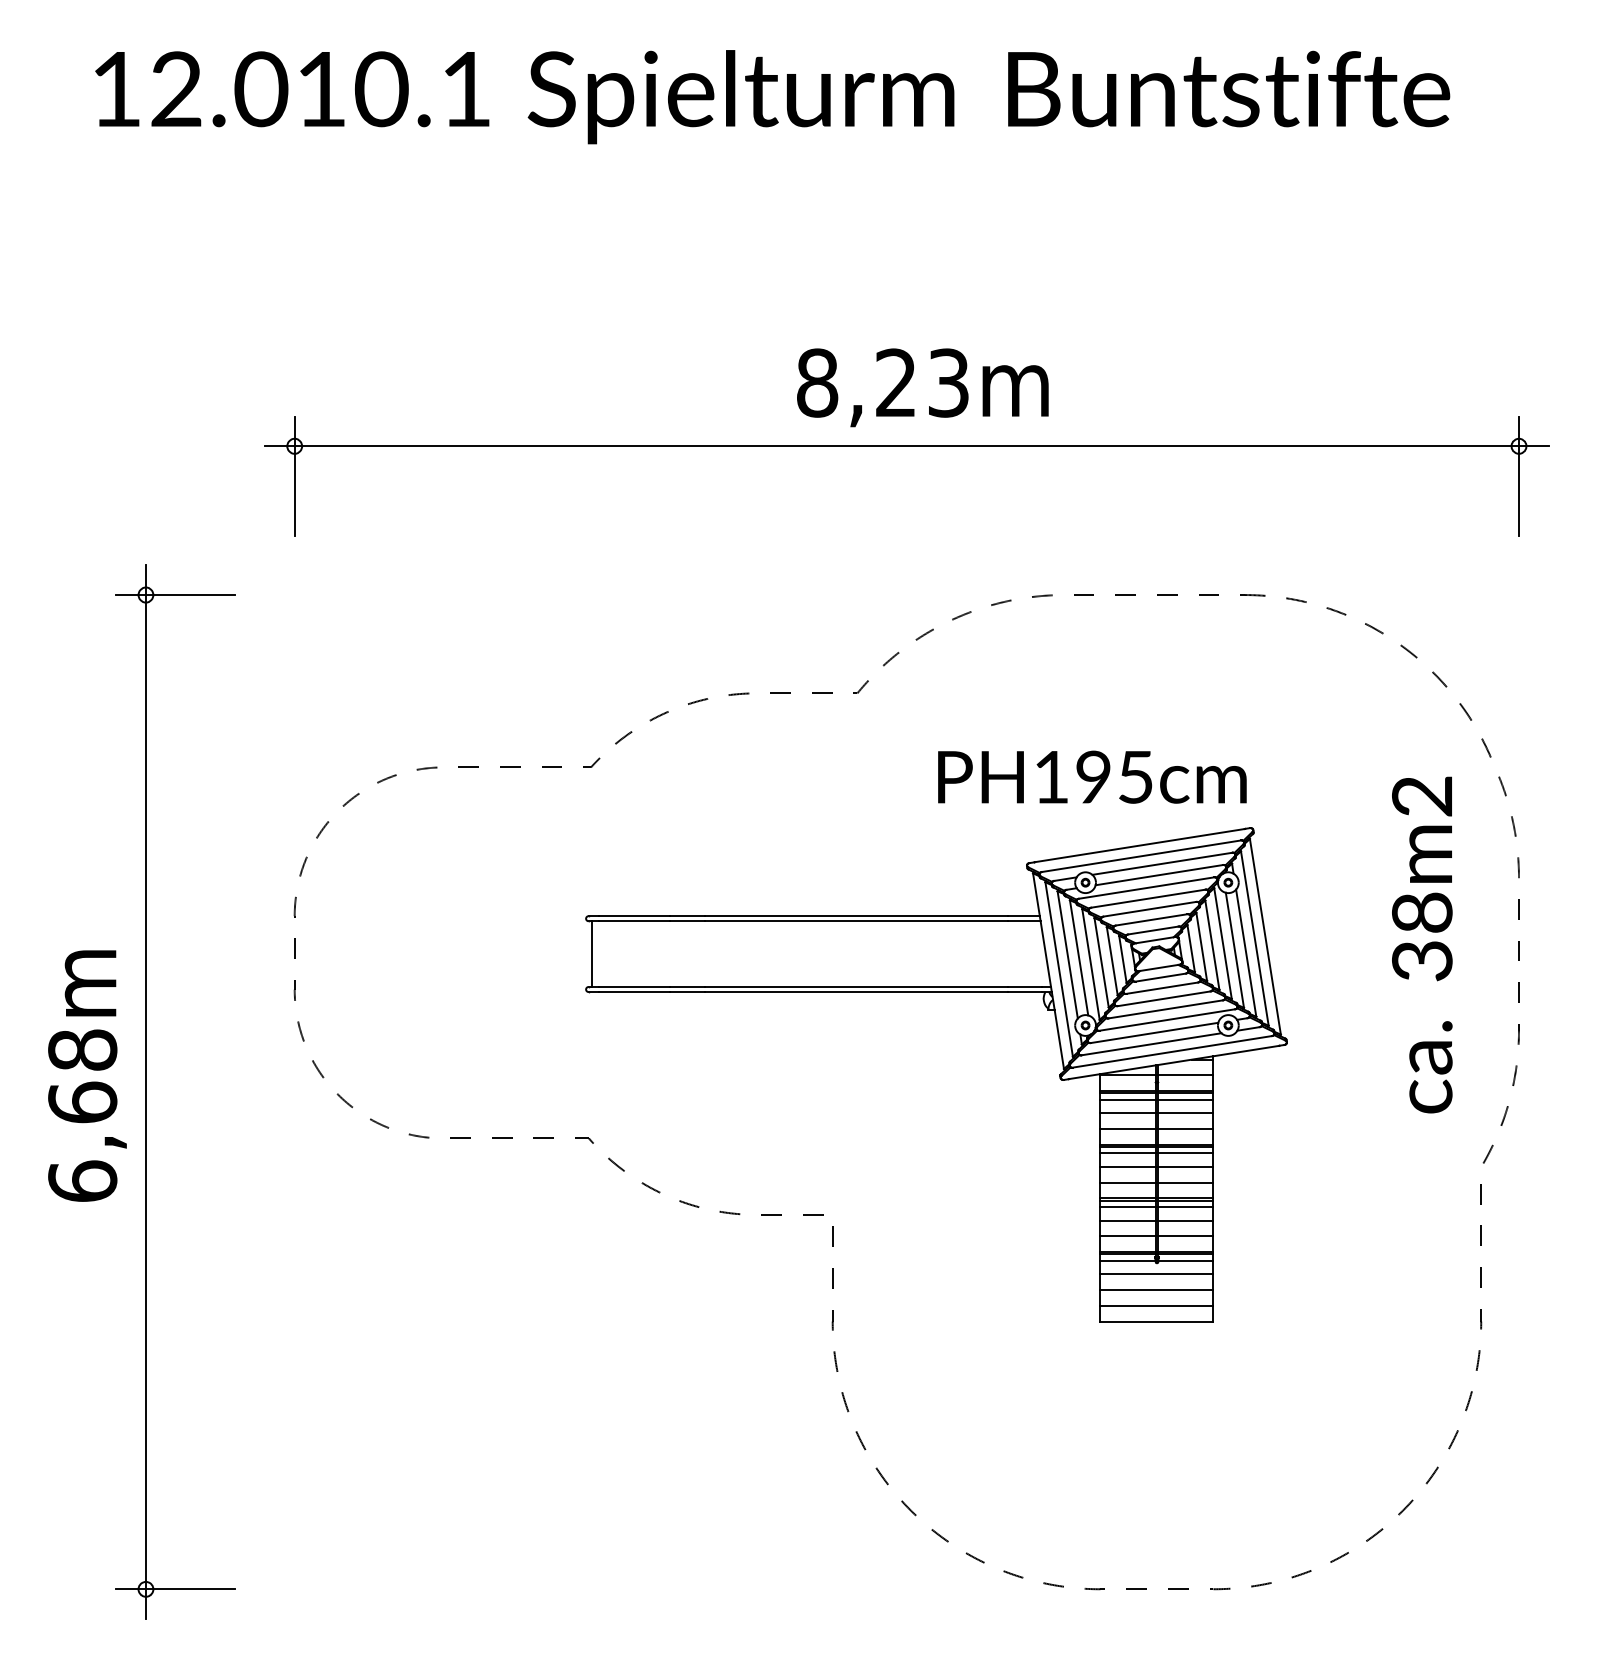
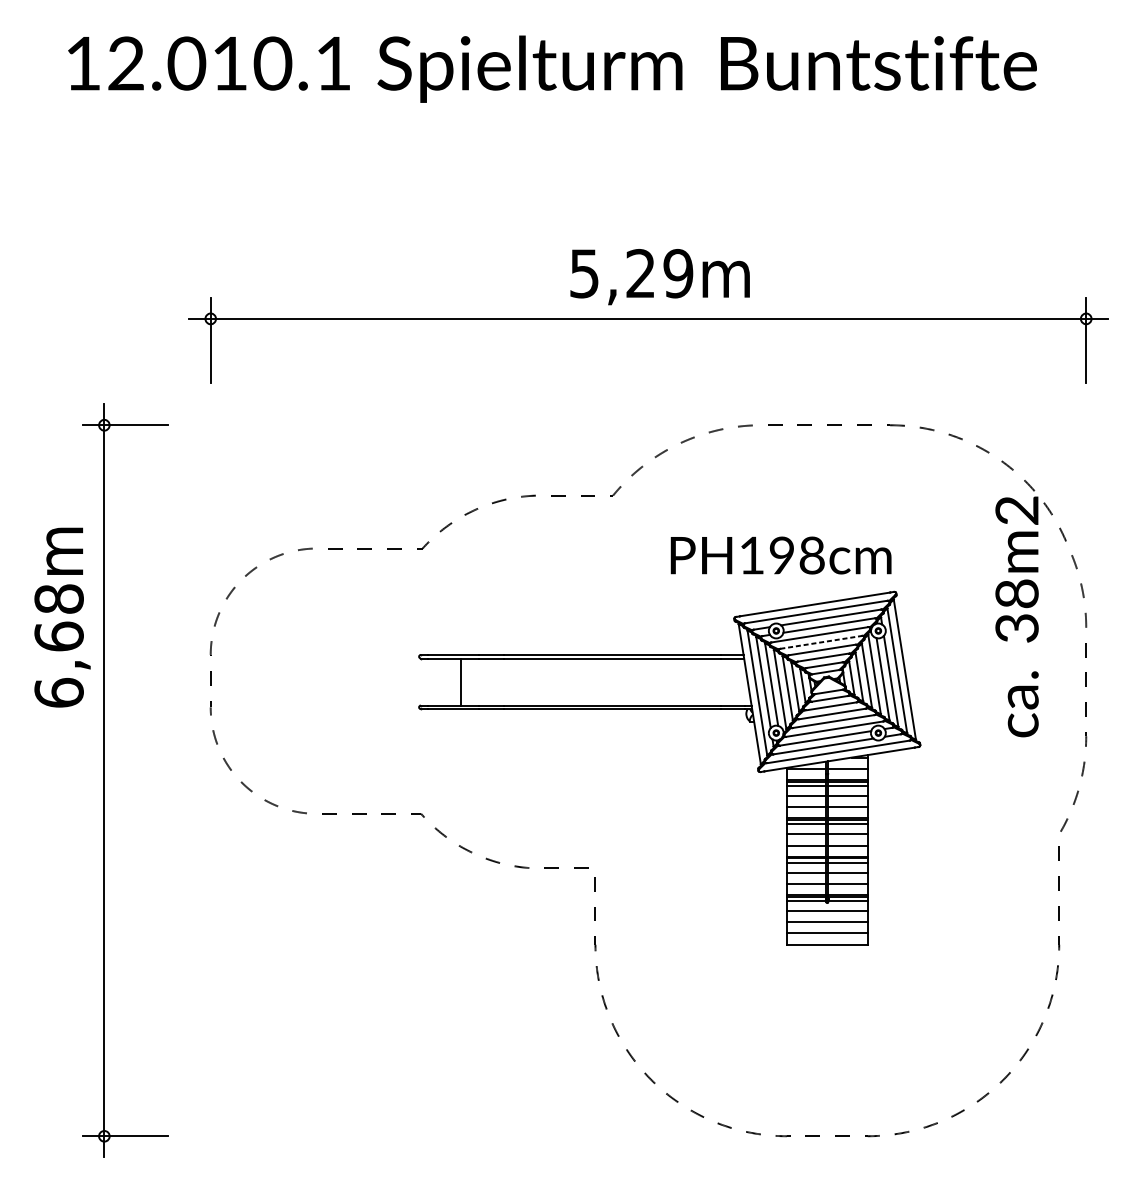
text: (883, 382) -> (631, 273), 8,23m -> 5,29m
text: (1135, 776) -> (811, 555), PH195cm -> PH198cm
line: (1148, 898) -> (821, 642), solid -> dashed
text: (1422, 944) -> (1017, 616), moved
line: (592, 953) -> (460, 681), moved
text: (87, 1075) -> (62, 617), moved

